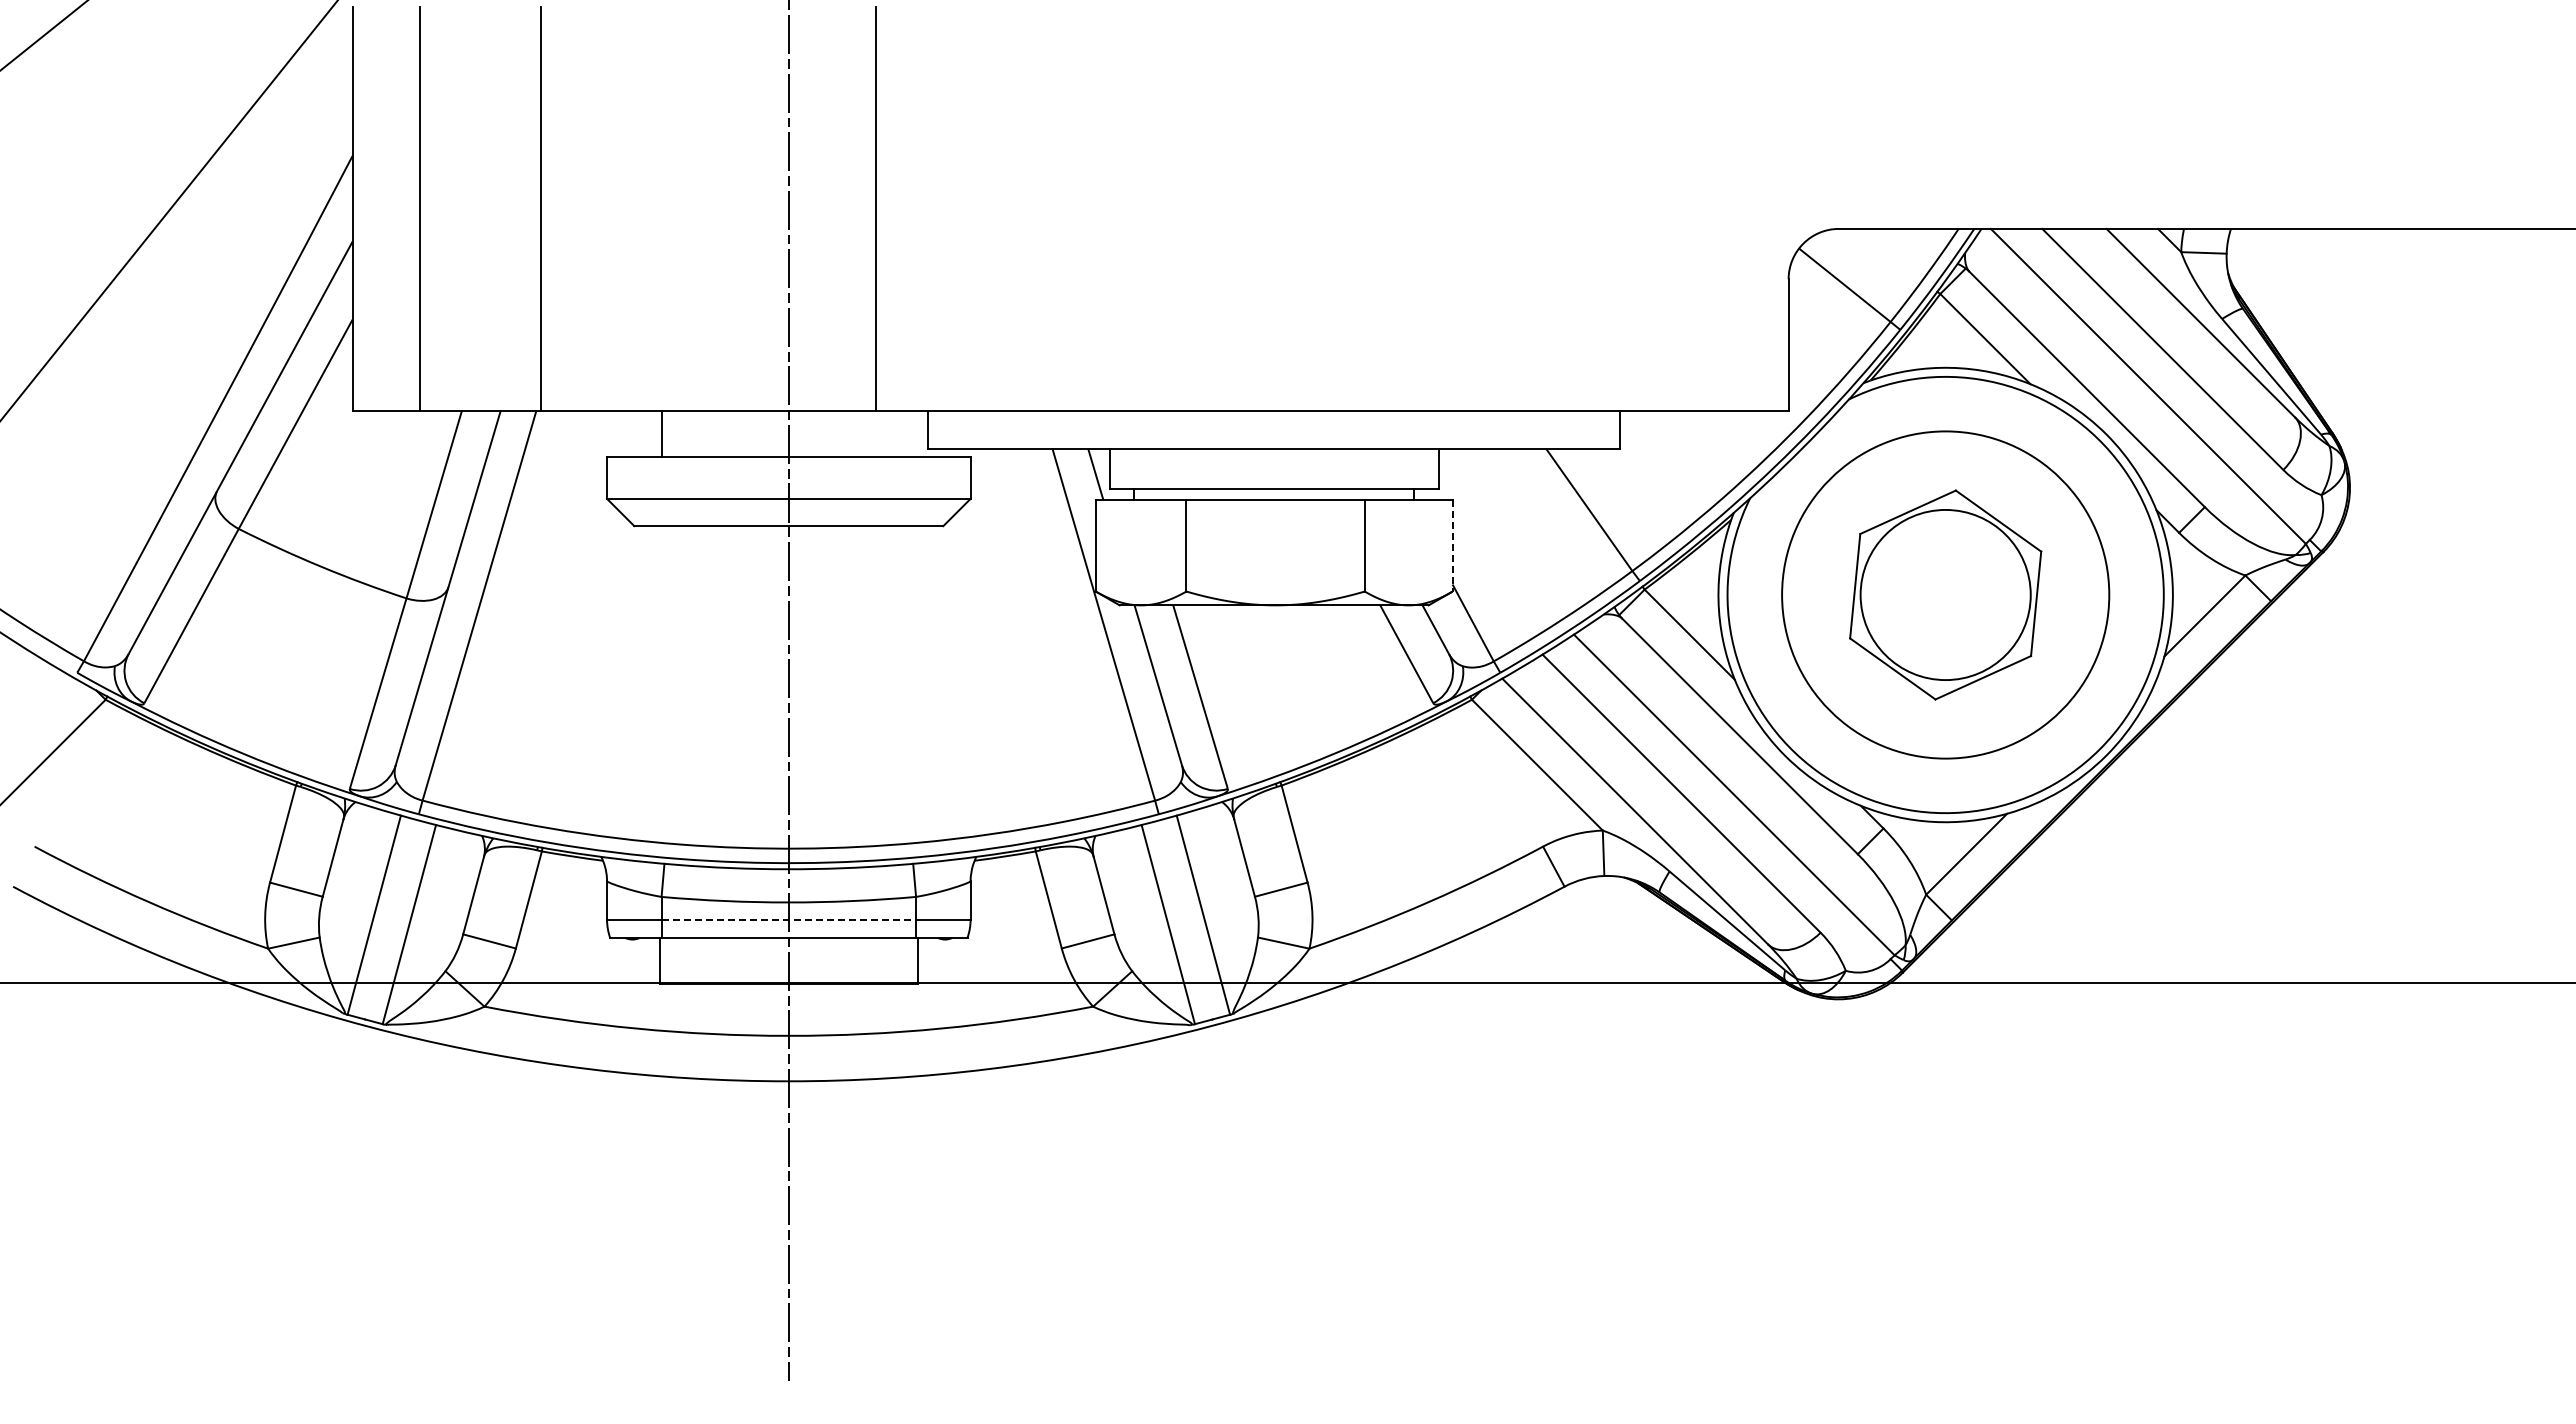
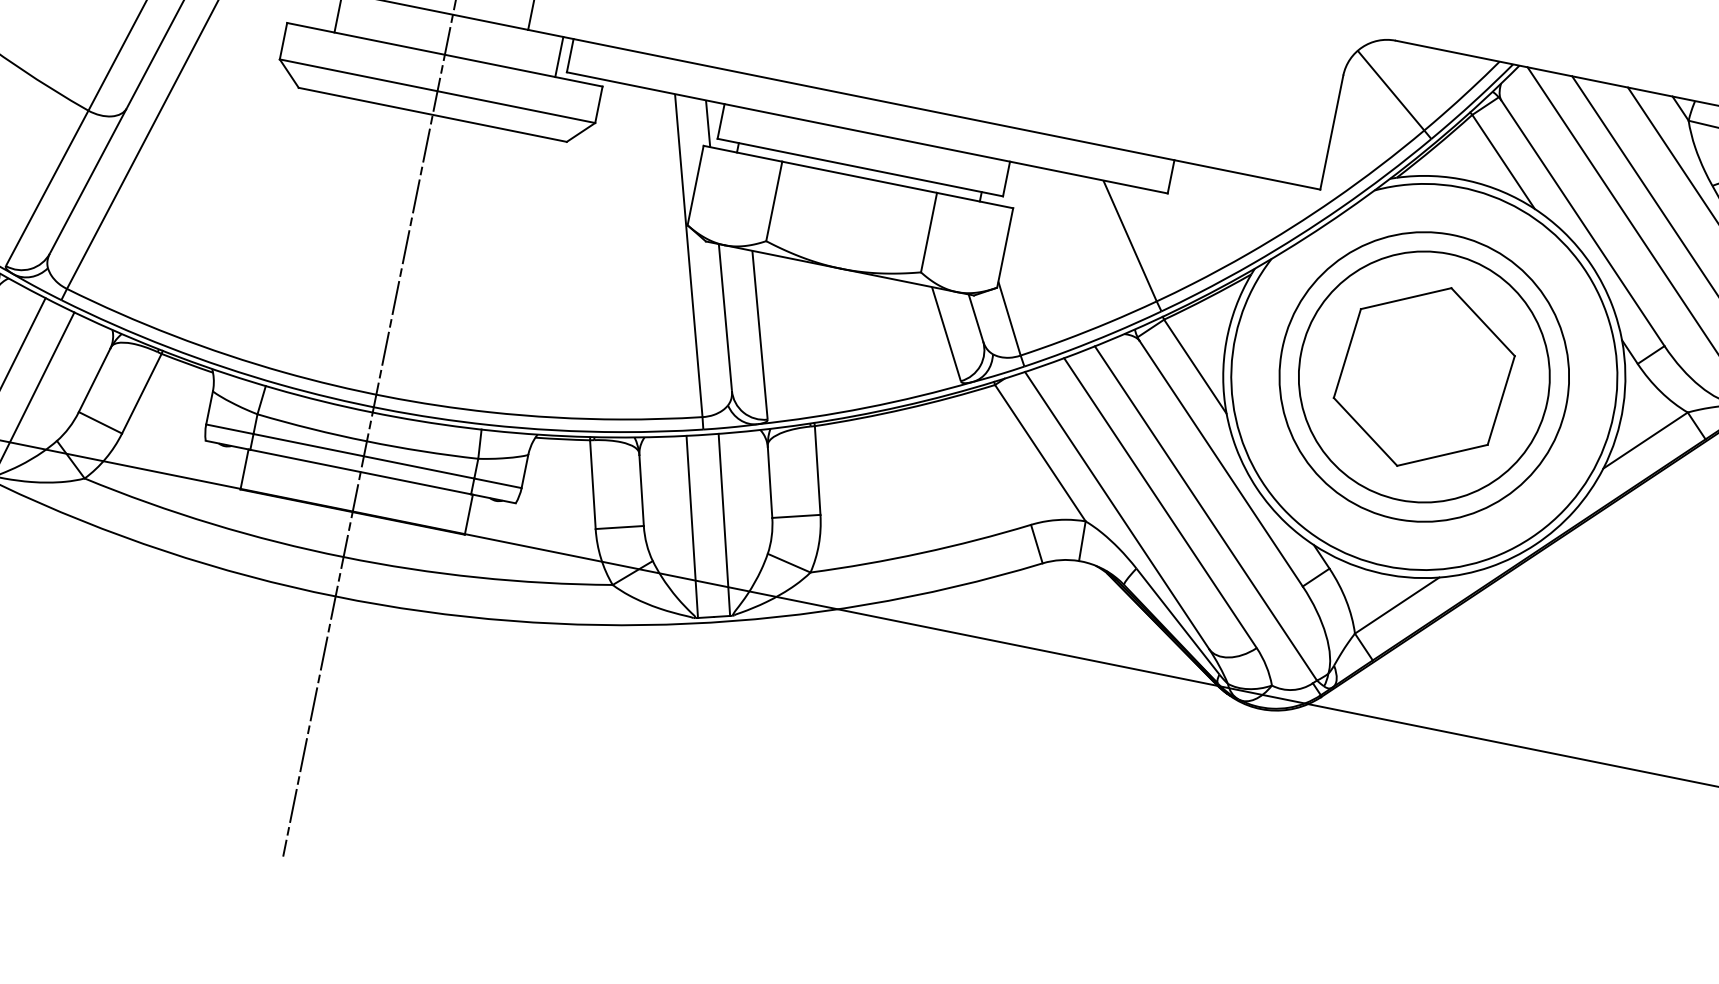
line: (916, 433) -> (559, 56), added
line: (1452, 545) -> (1005, 247), dashed -> solid
circle: (1945, 594) -> (1424, 376), size x1.67
line: (789, 919) -> (364, 456), dashed -> solid

